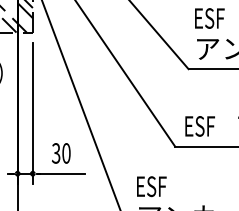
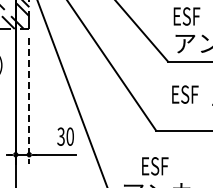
line: (33, 112) -> (29, 100), solid -> dashed
text: (200, 126) -> (185, 94), moved
text: (61, 153) -> (65, 136), moved
text: (152, 186) -> (155, 166), moved

